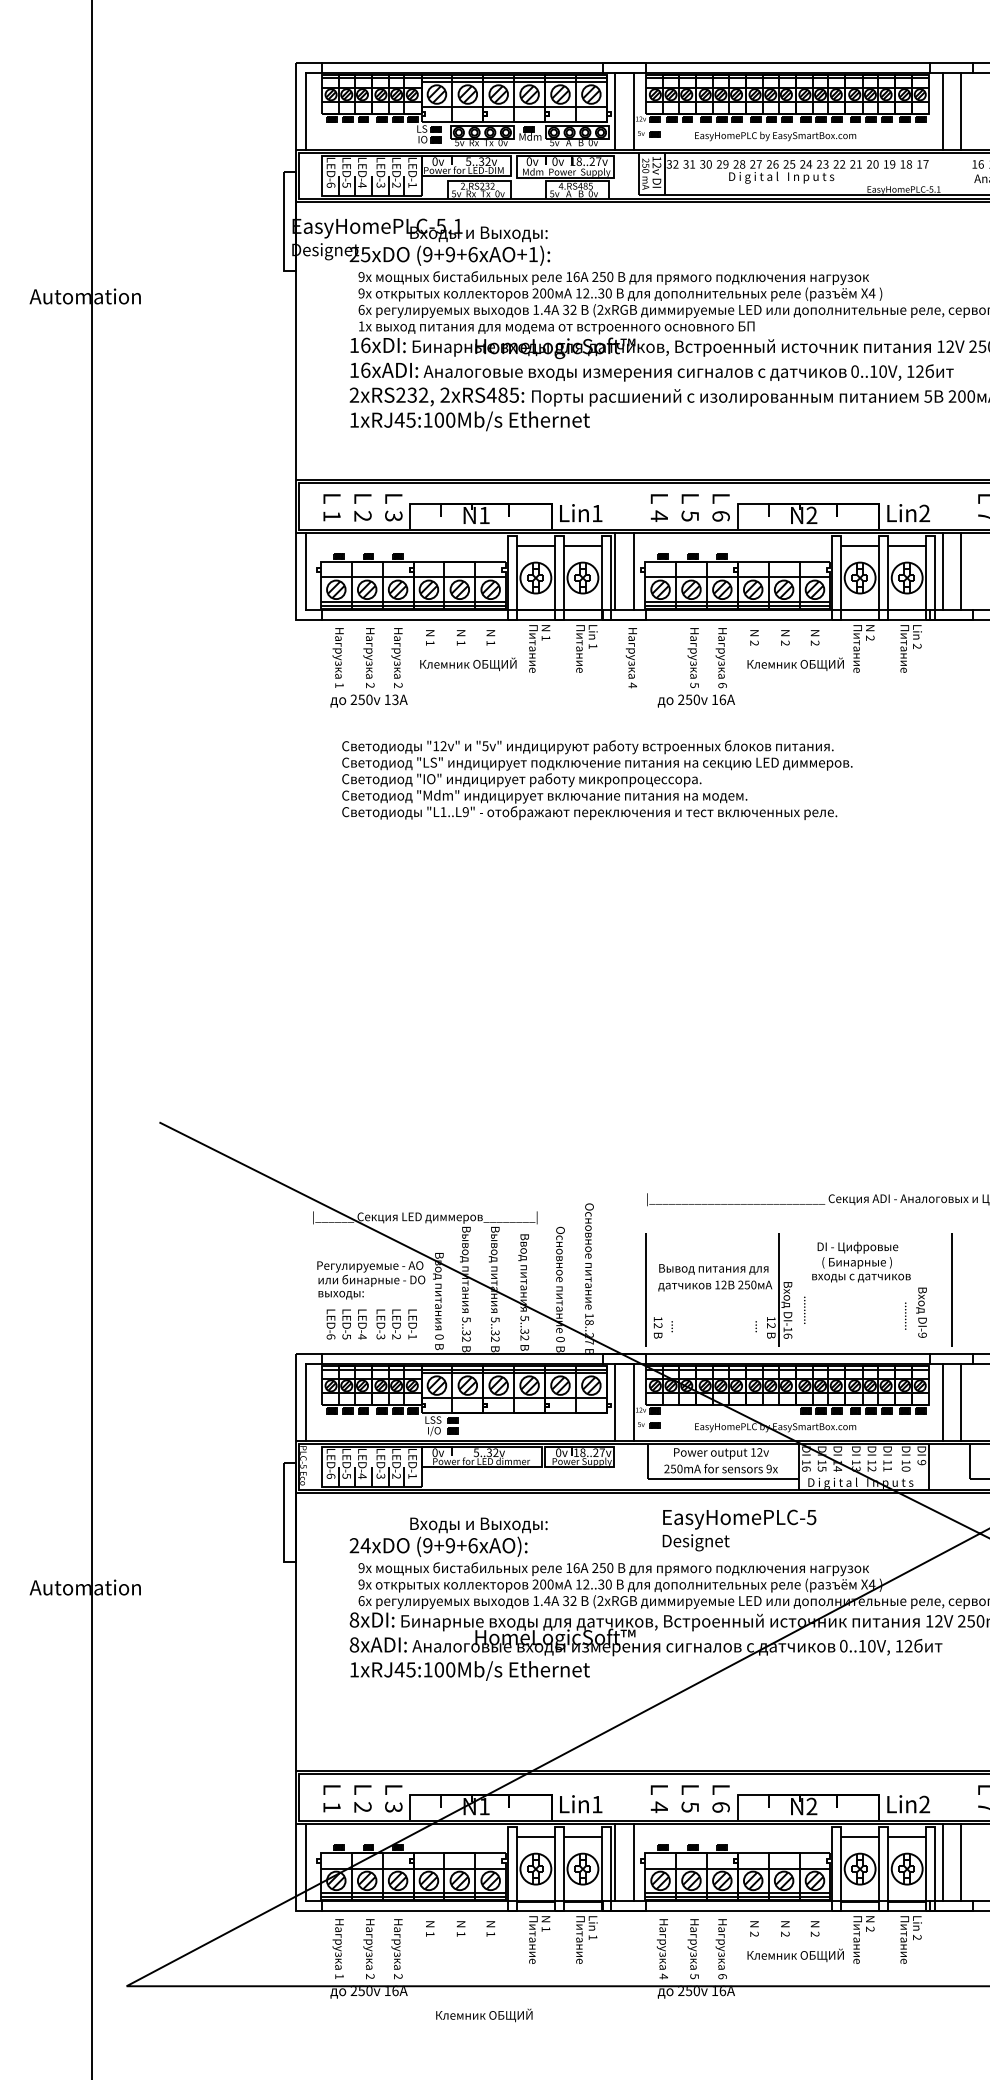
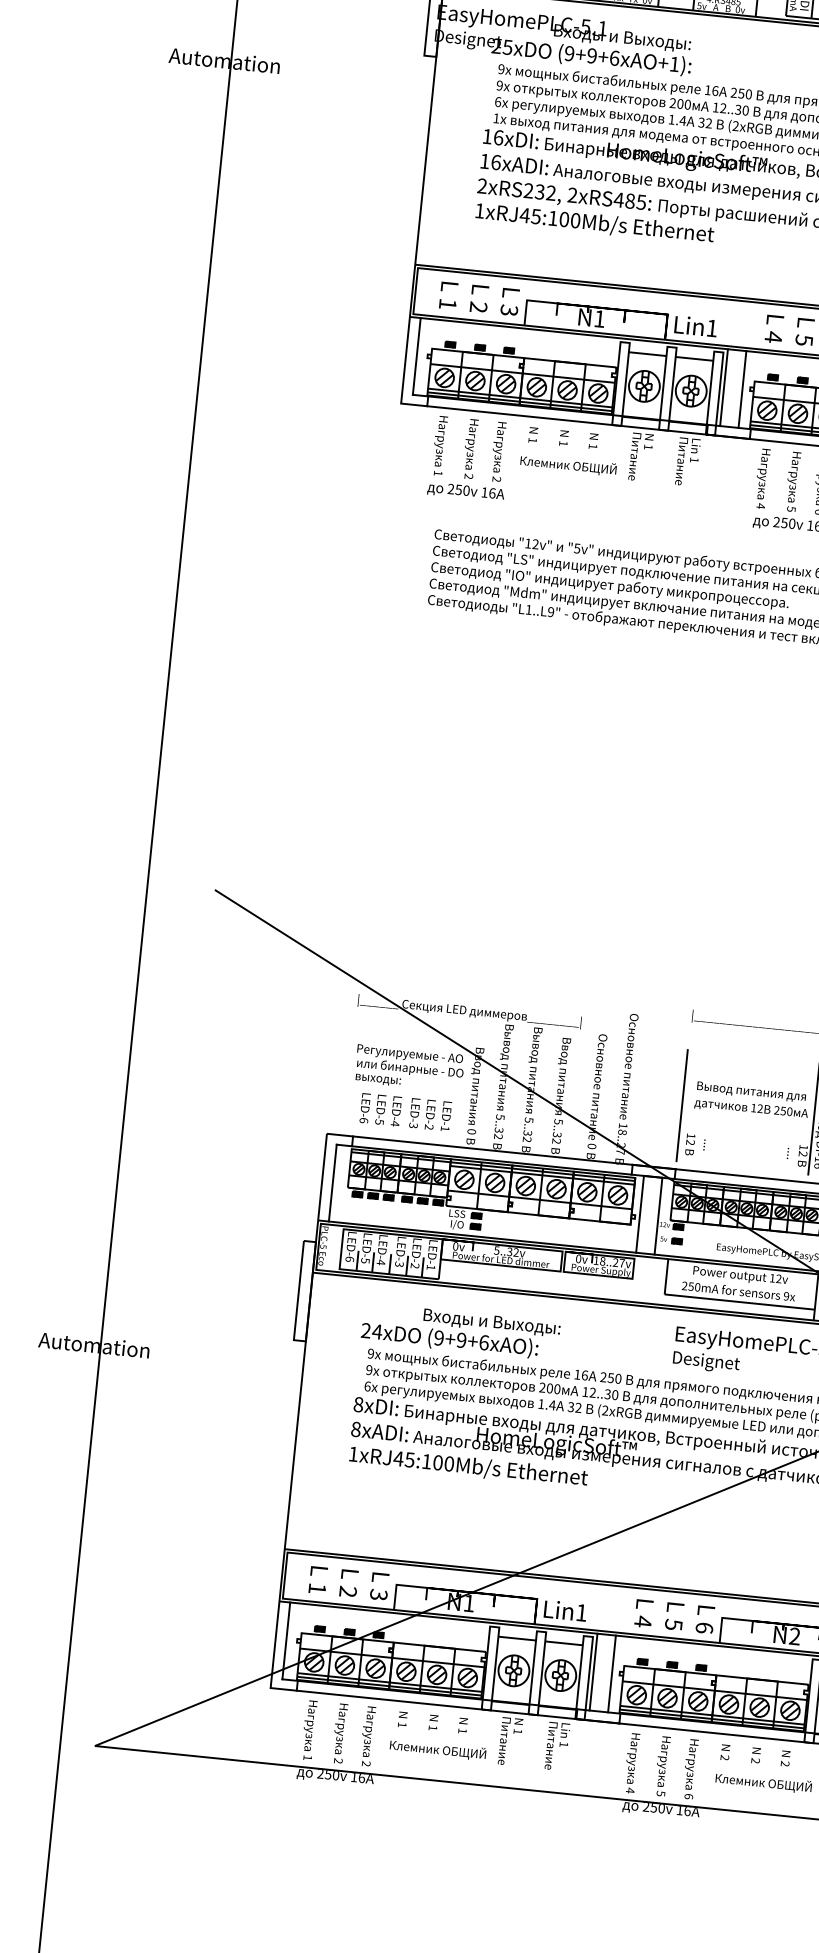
text: (630, 658) -> (761, 479), moved
text: (395, 699) -> (492, 493), 13 -> 16
text: (484, 2015) -> (438, 1749), moved

